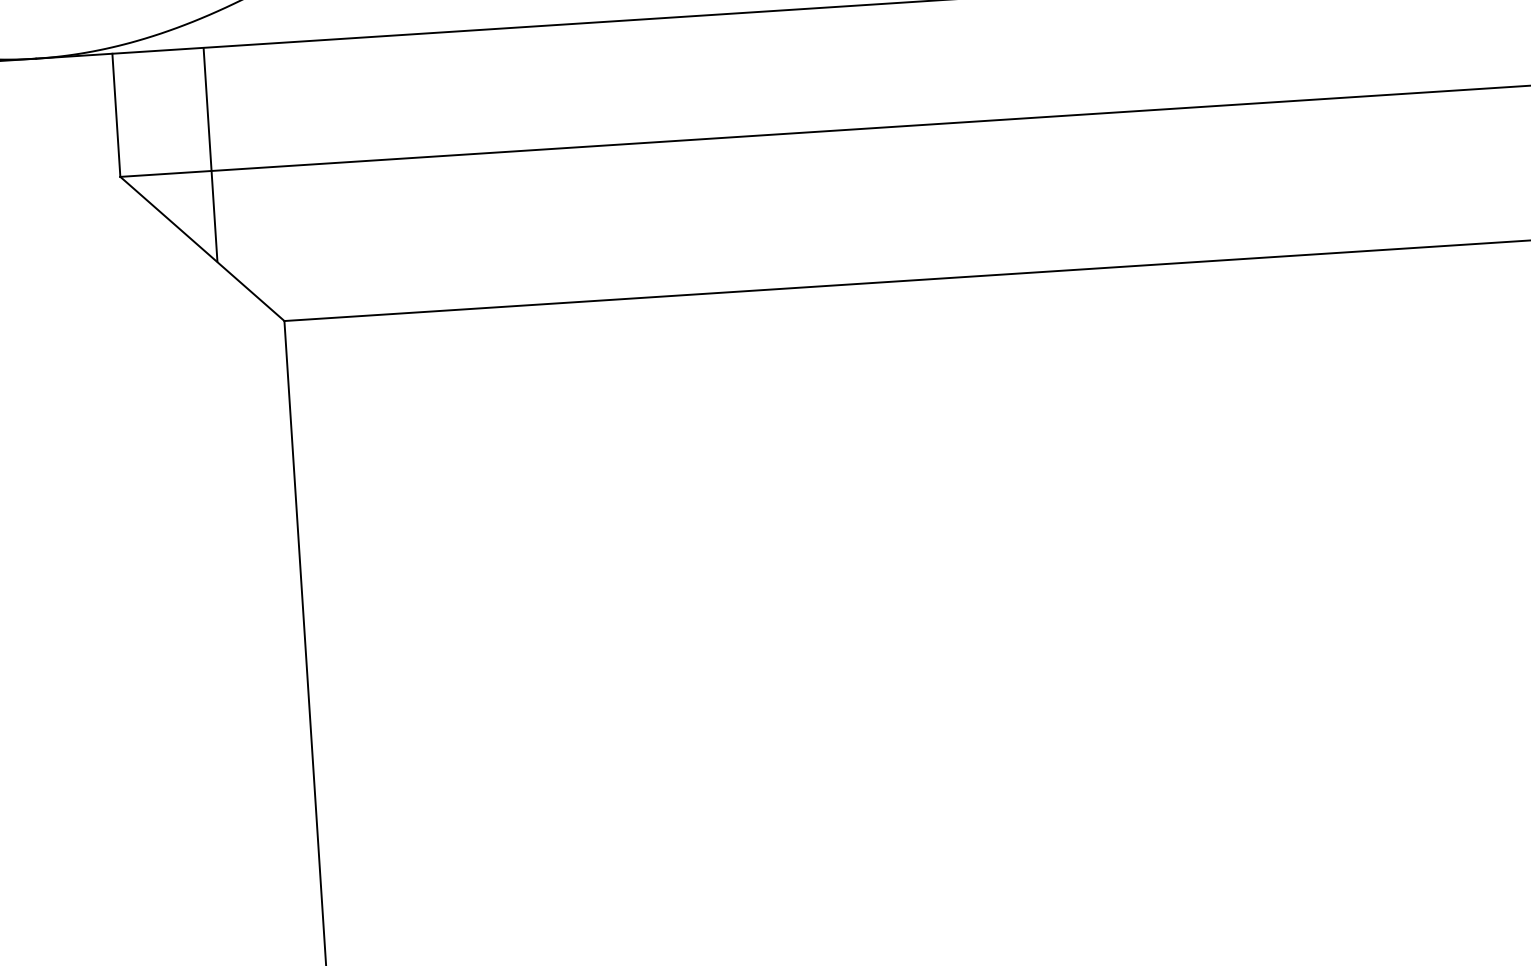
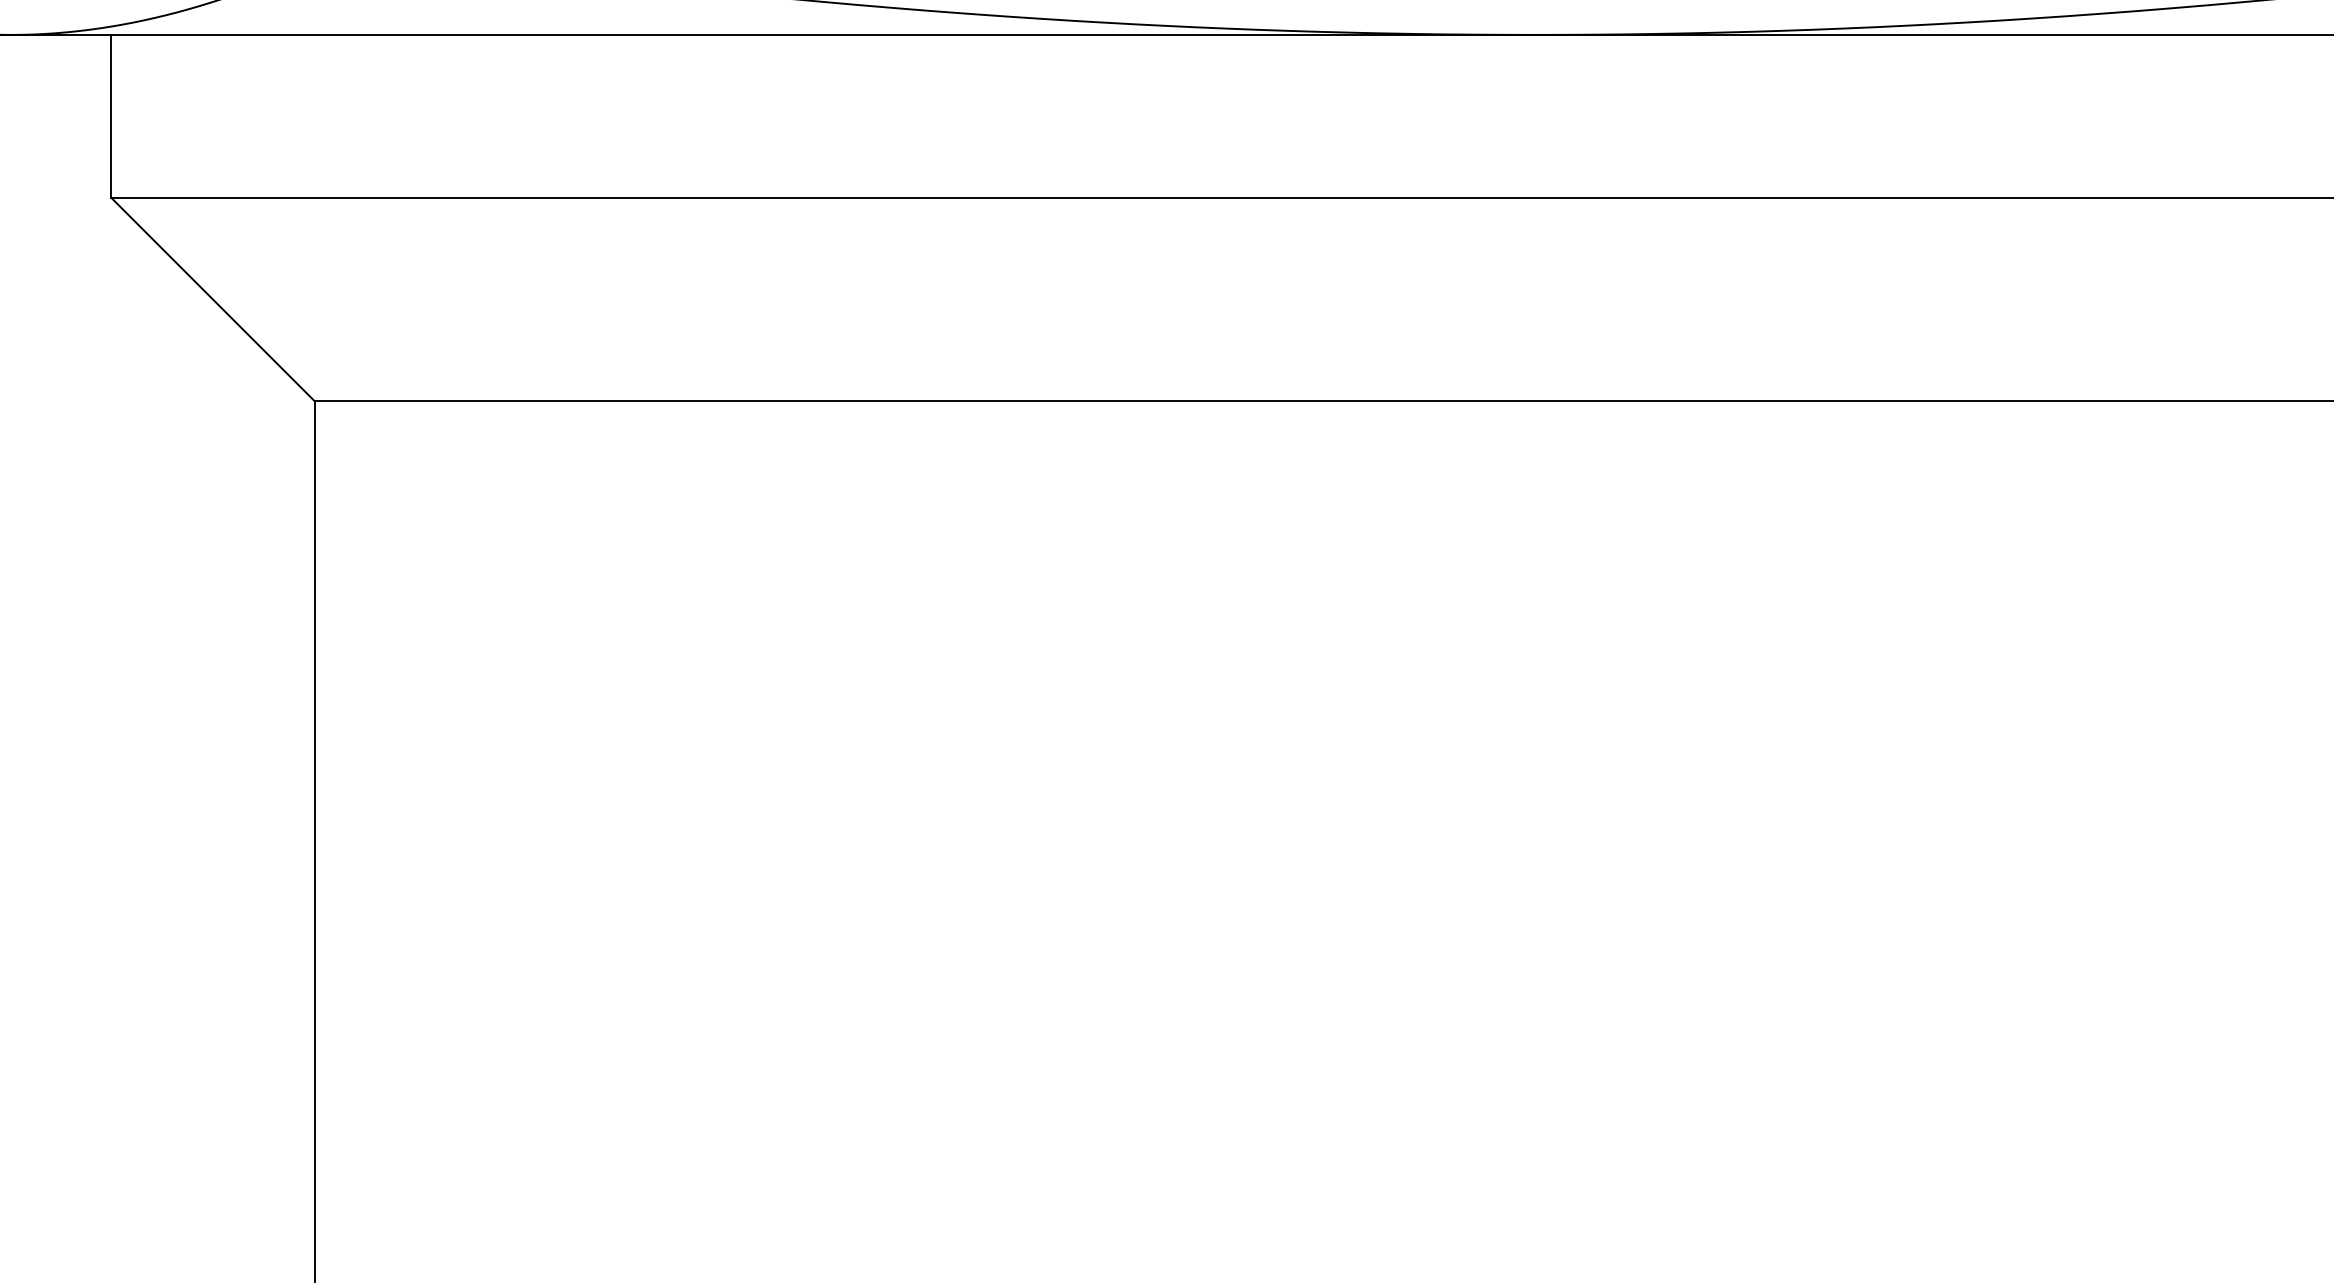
line: (210, 154) -> (231, 176), removed

